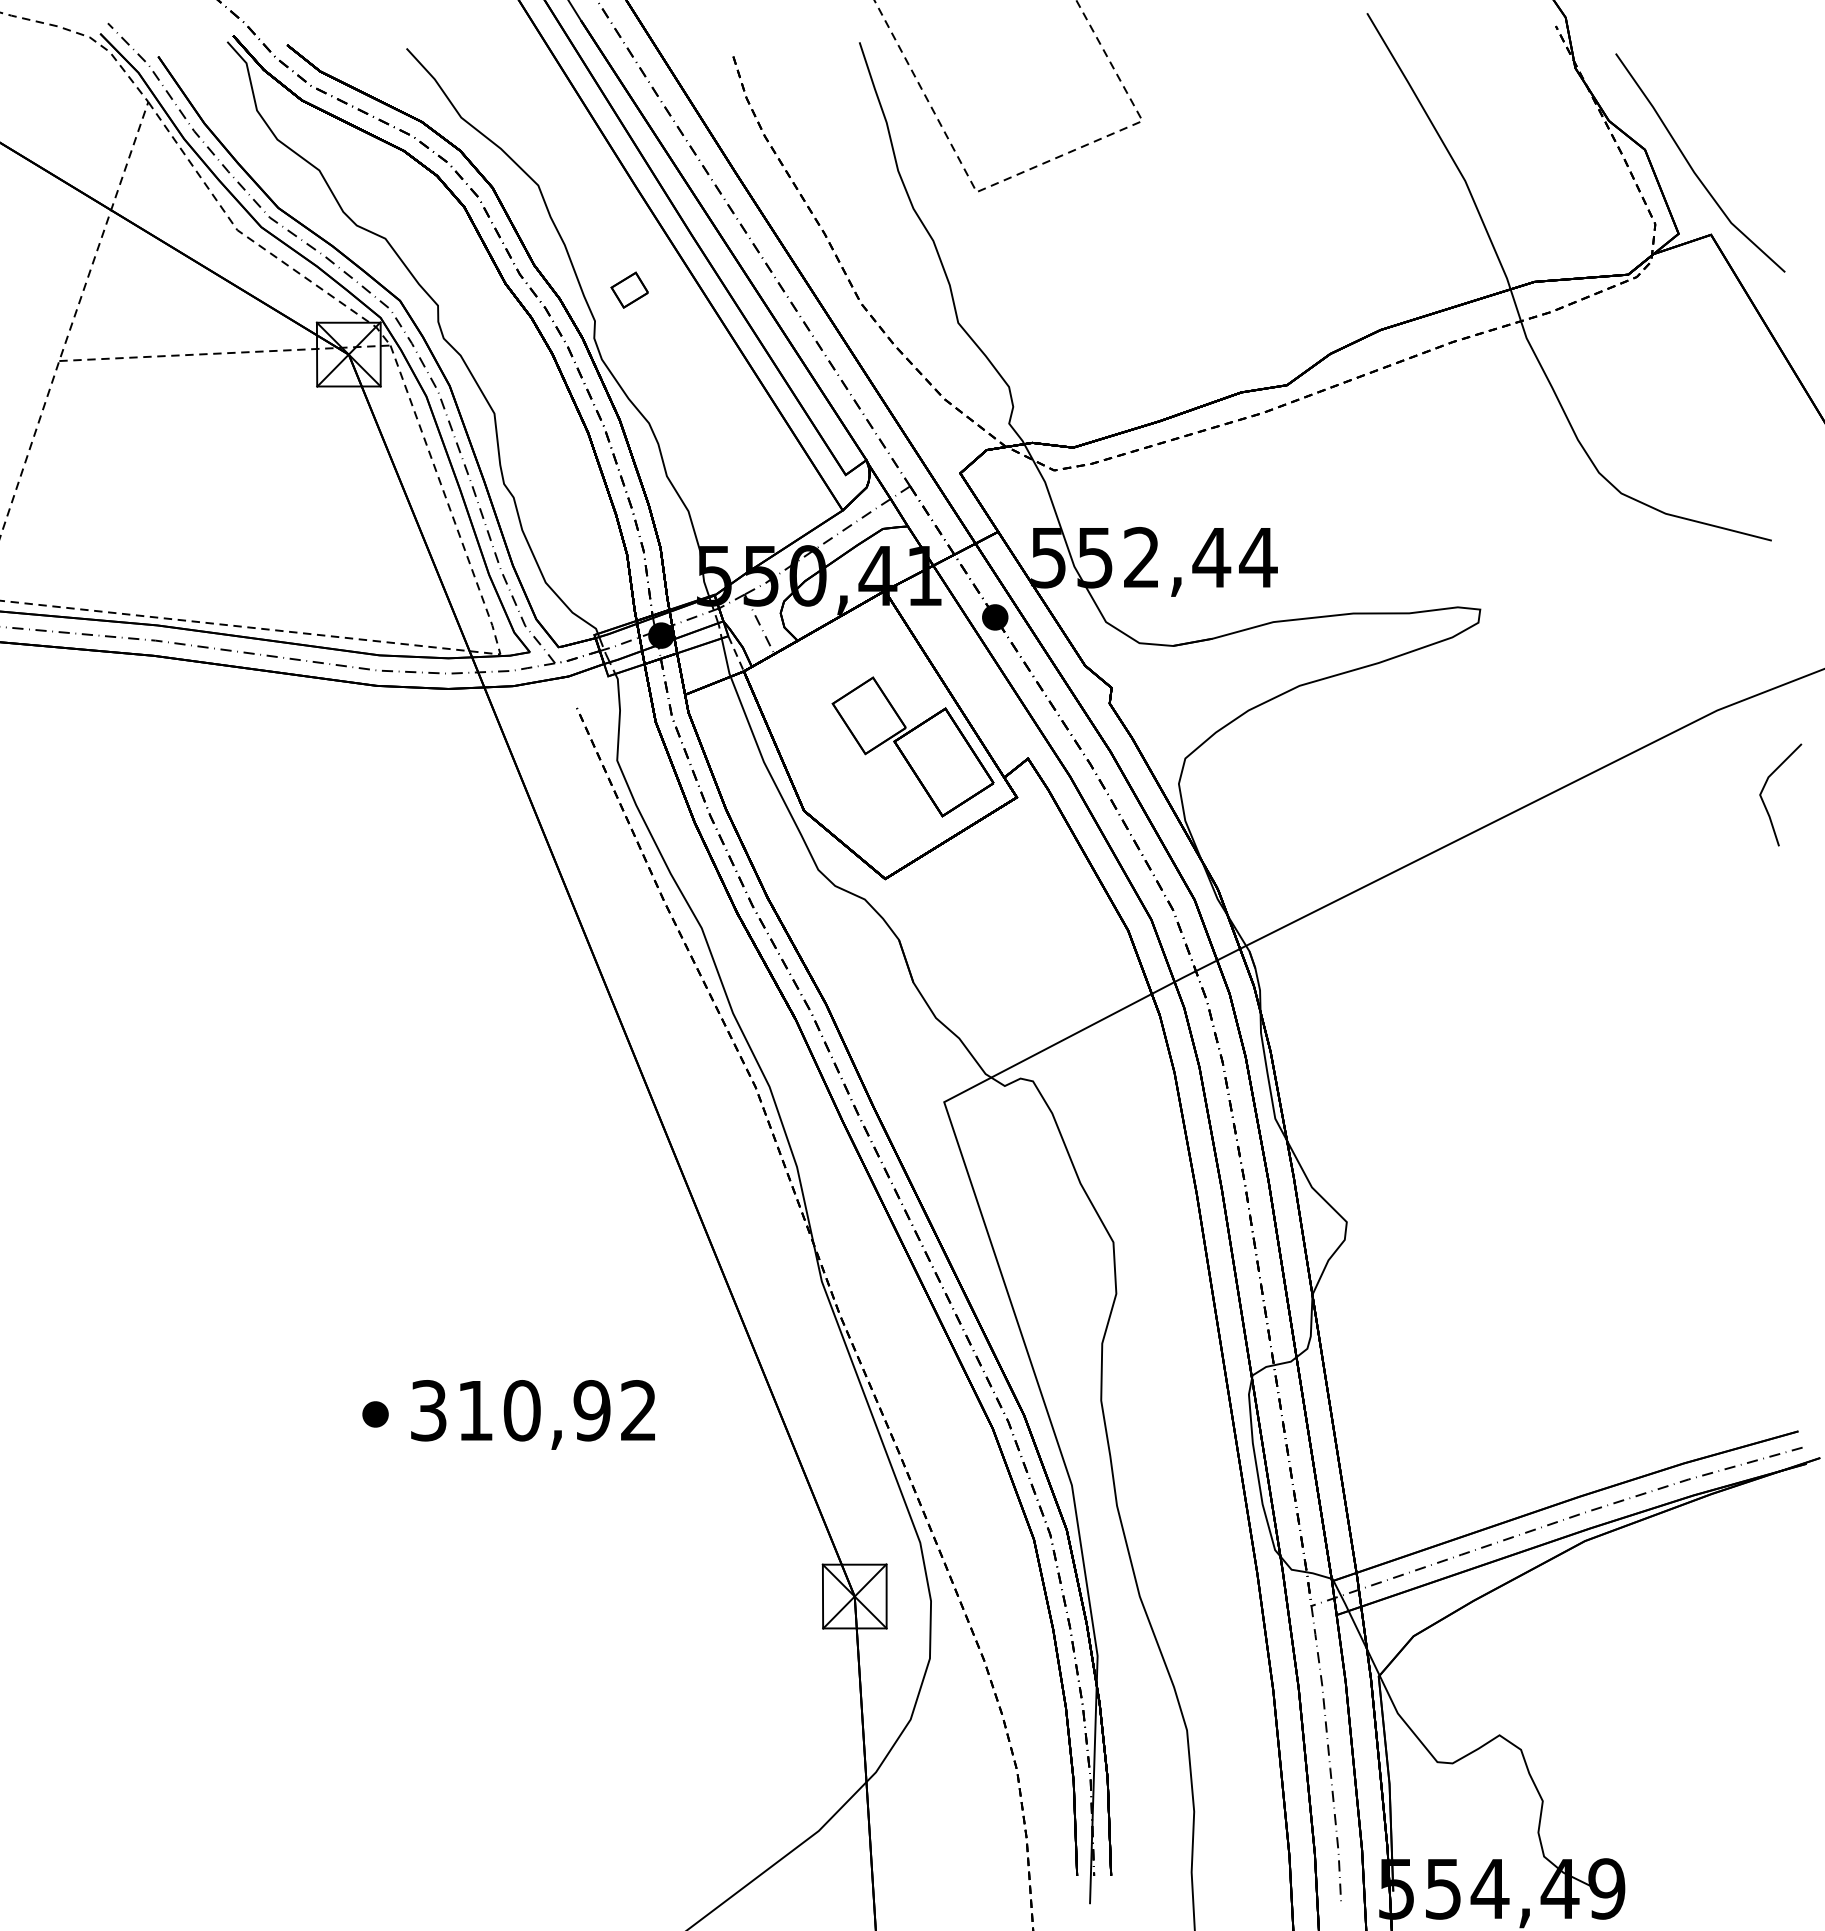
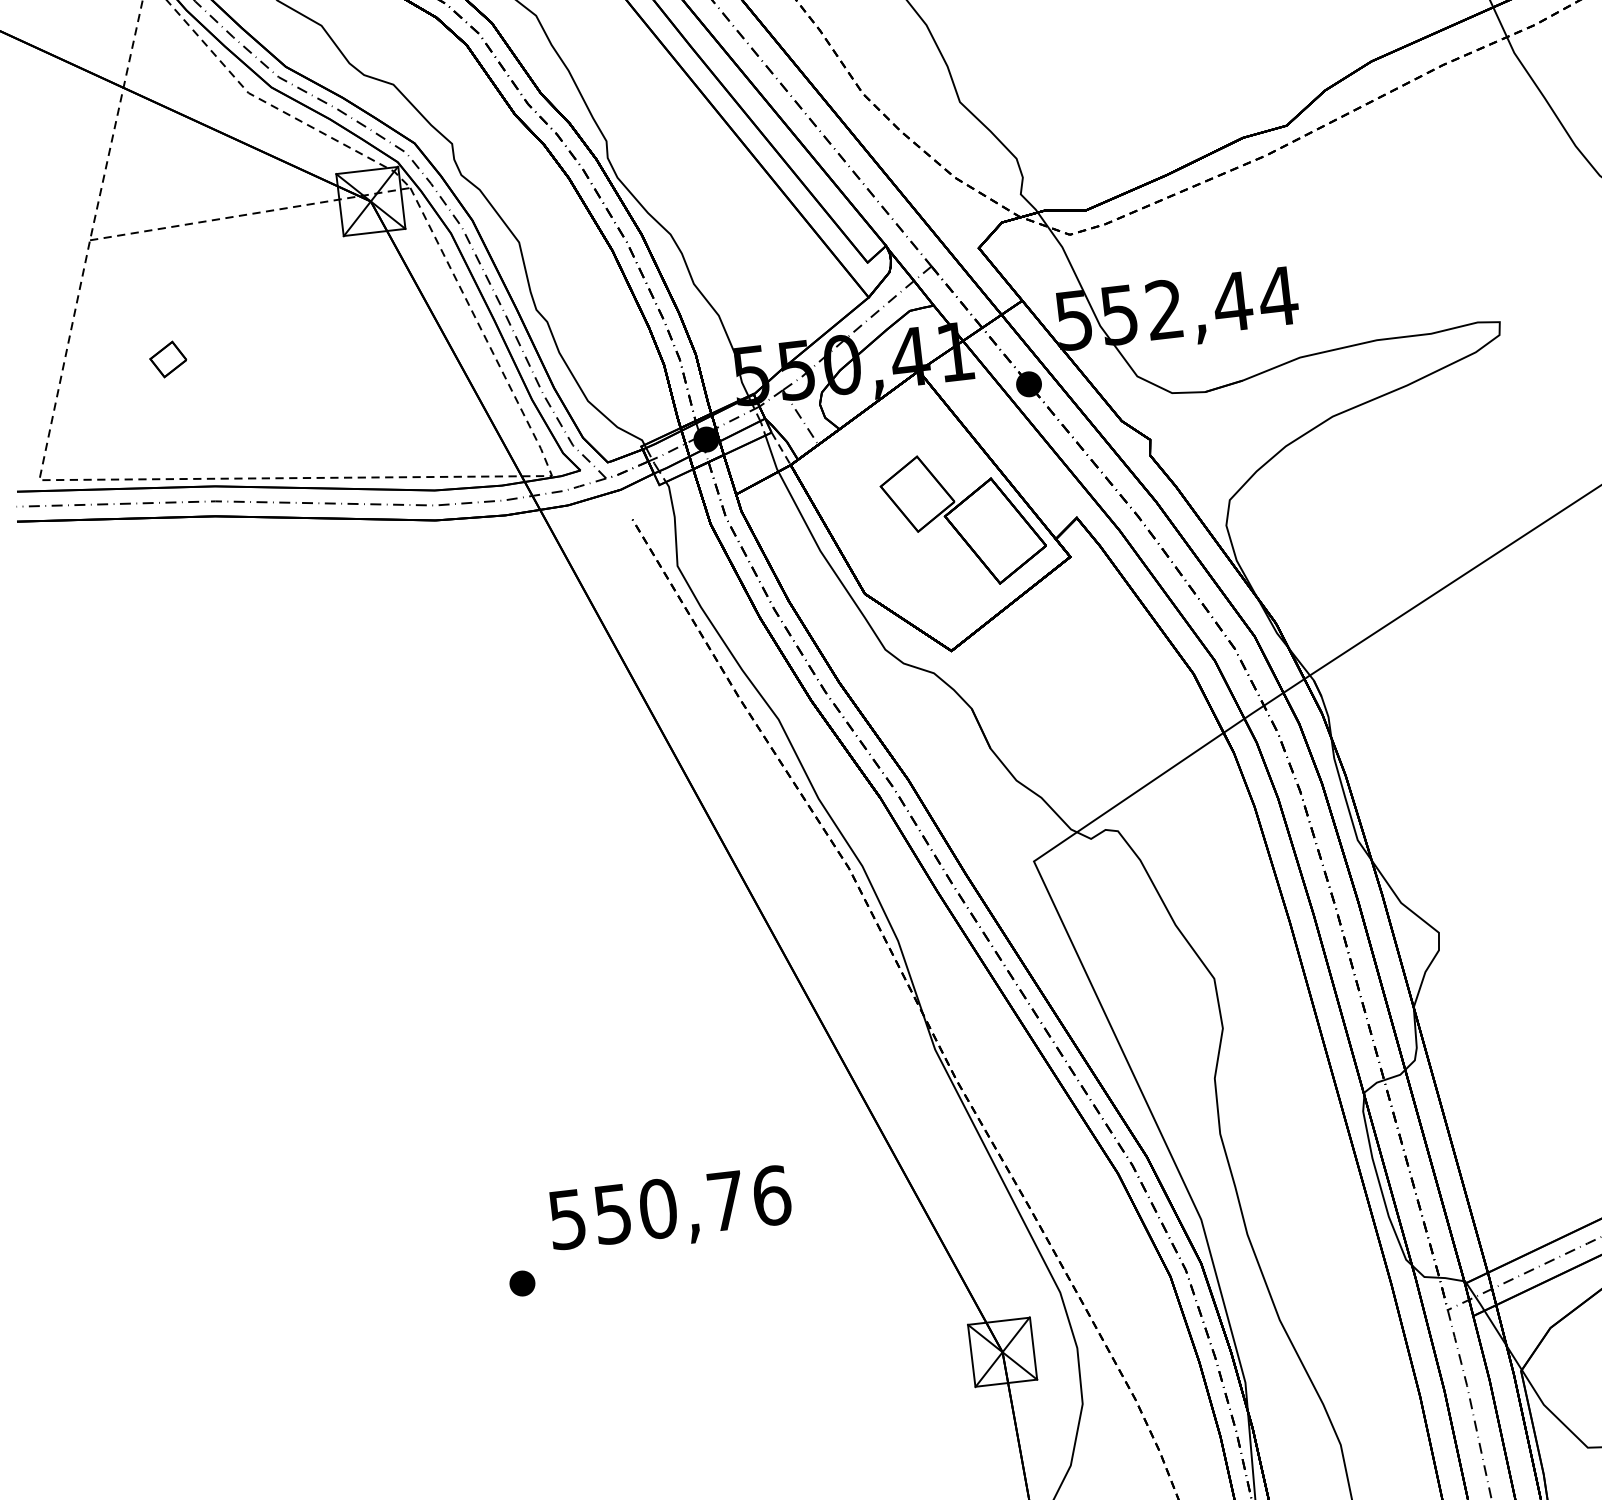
part: (629, 289) -> (168, 358), moved
text: (534, 1410) -> (670, 1207), 310,92 -> 550,76
part: (375, 1414) -> (522, 1283), moved

